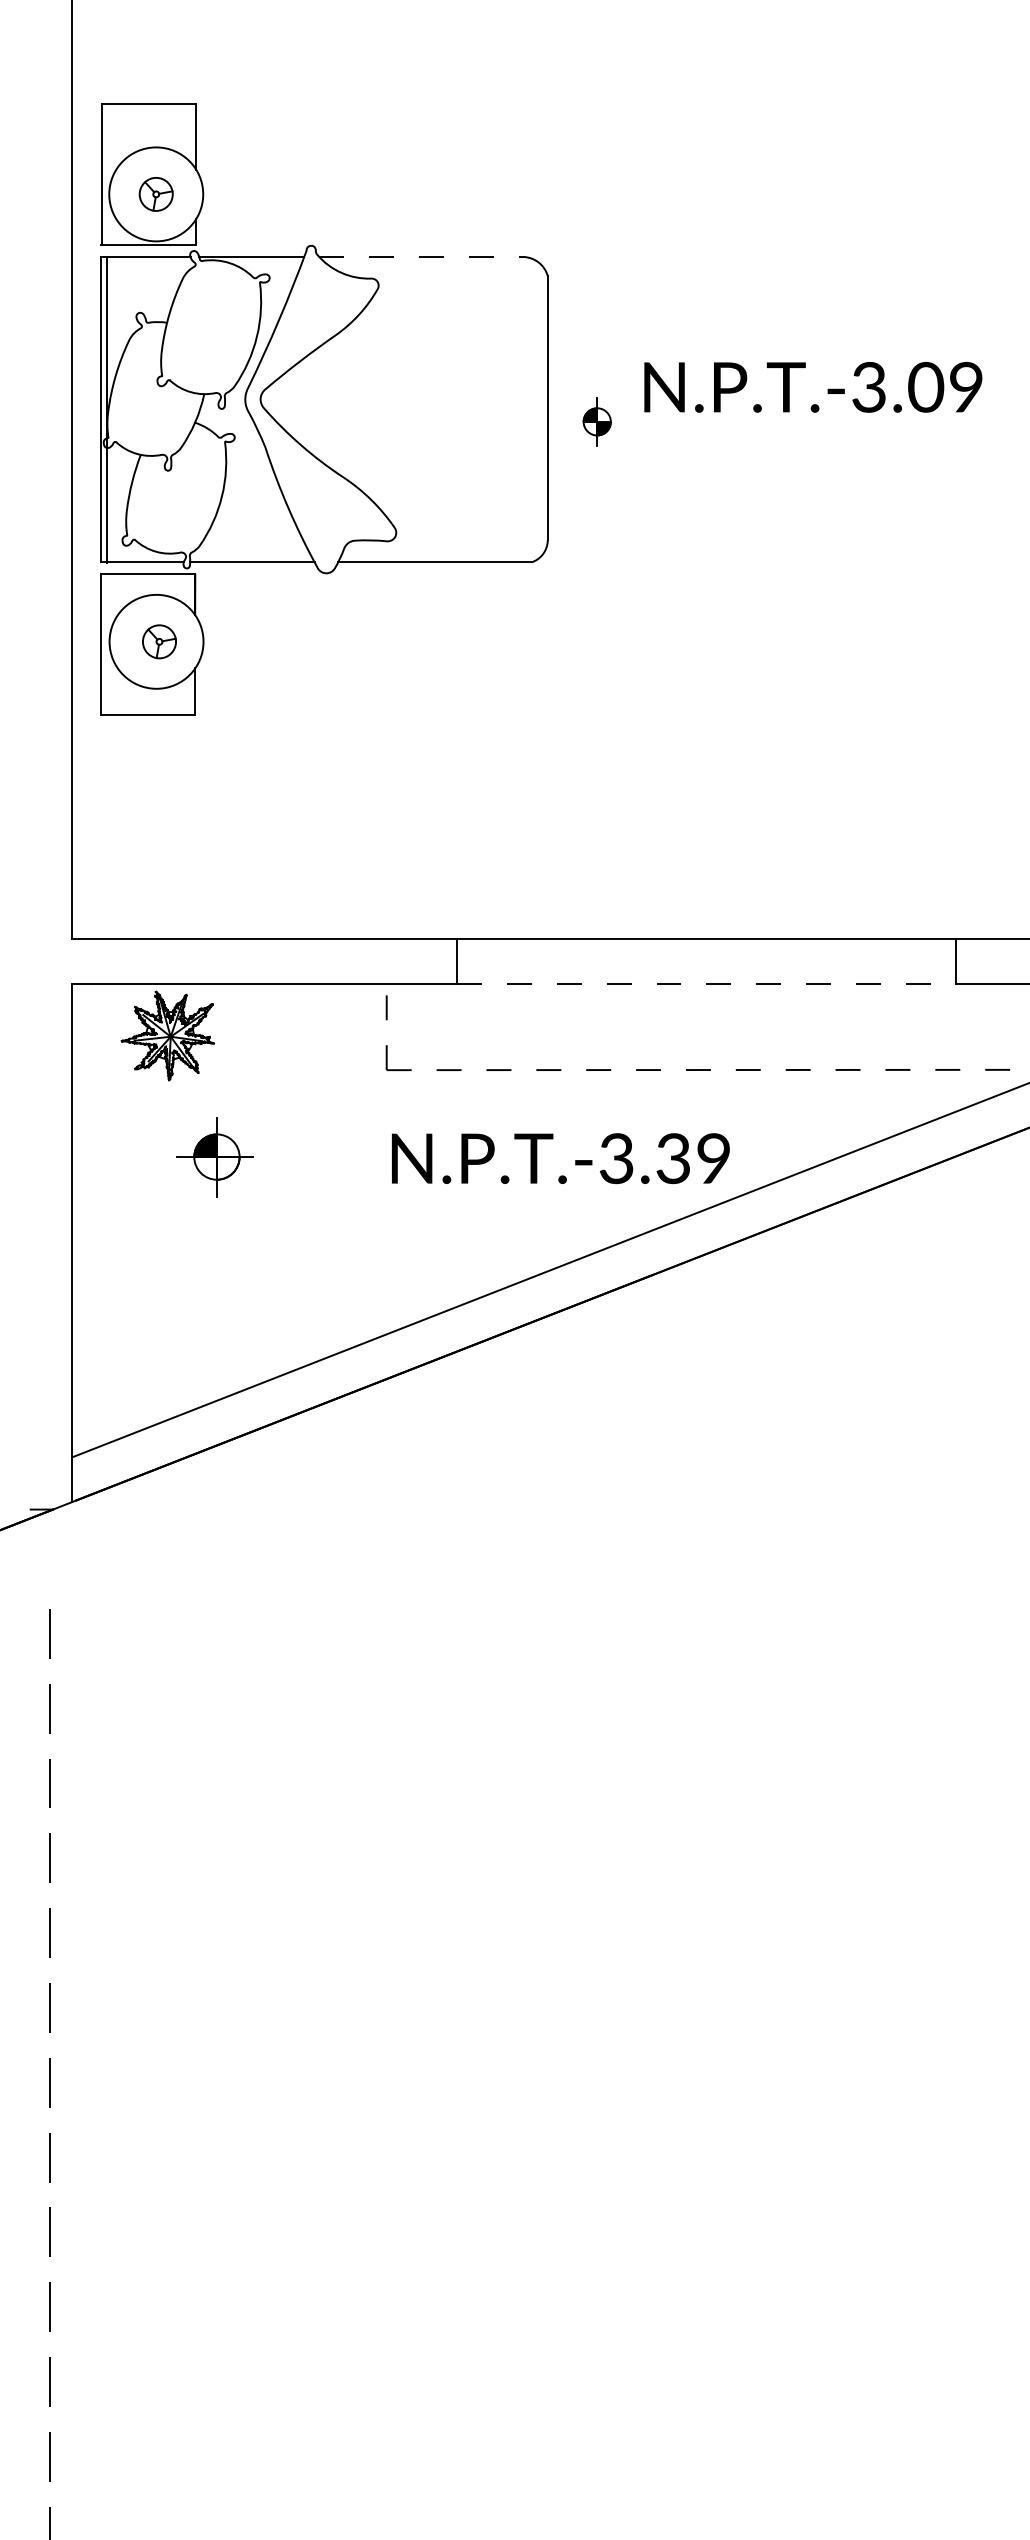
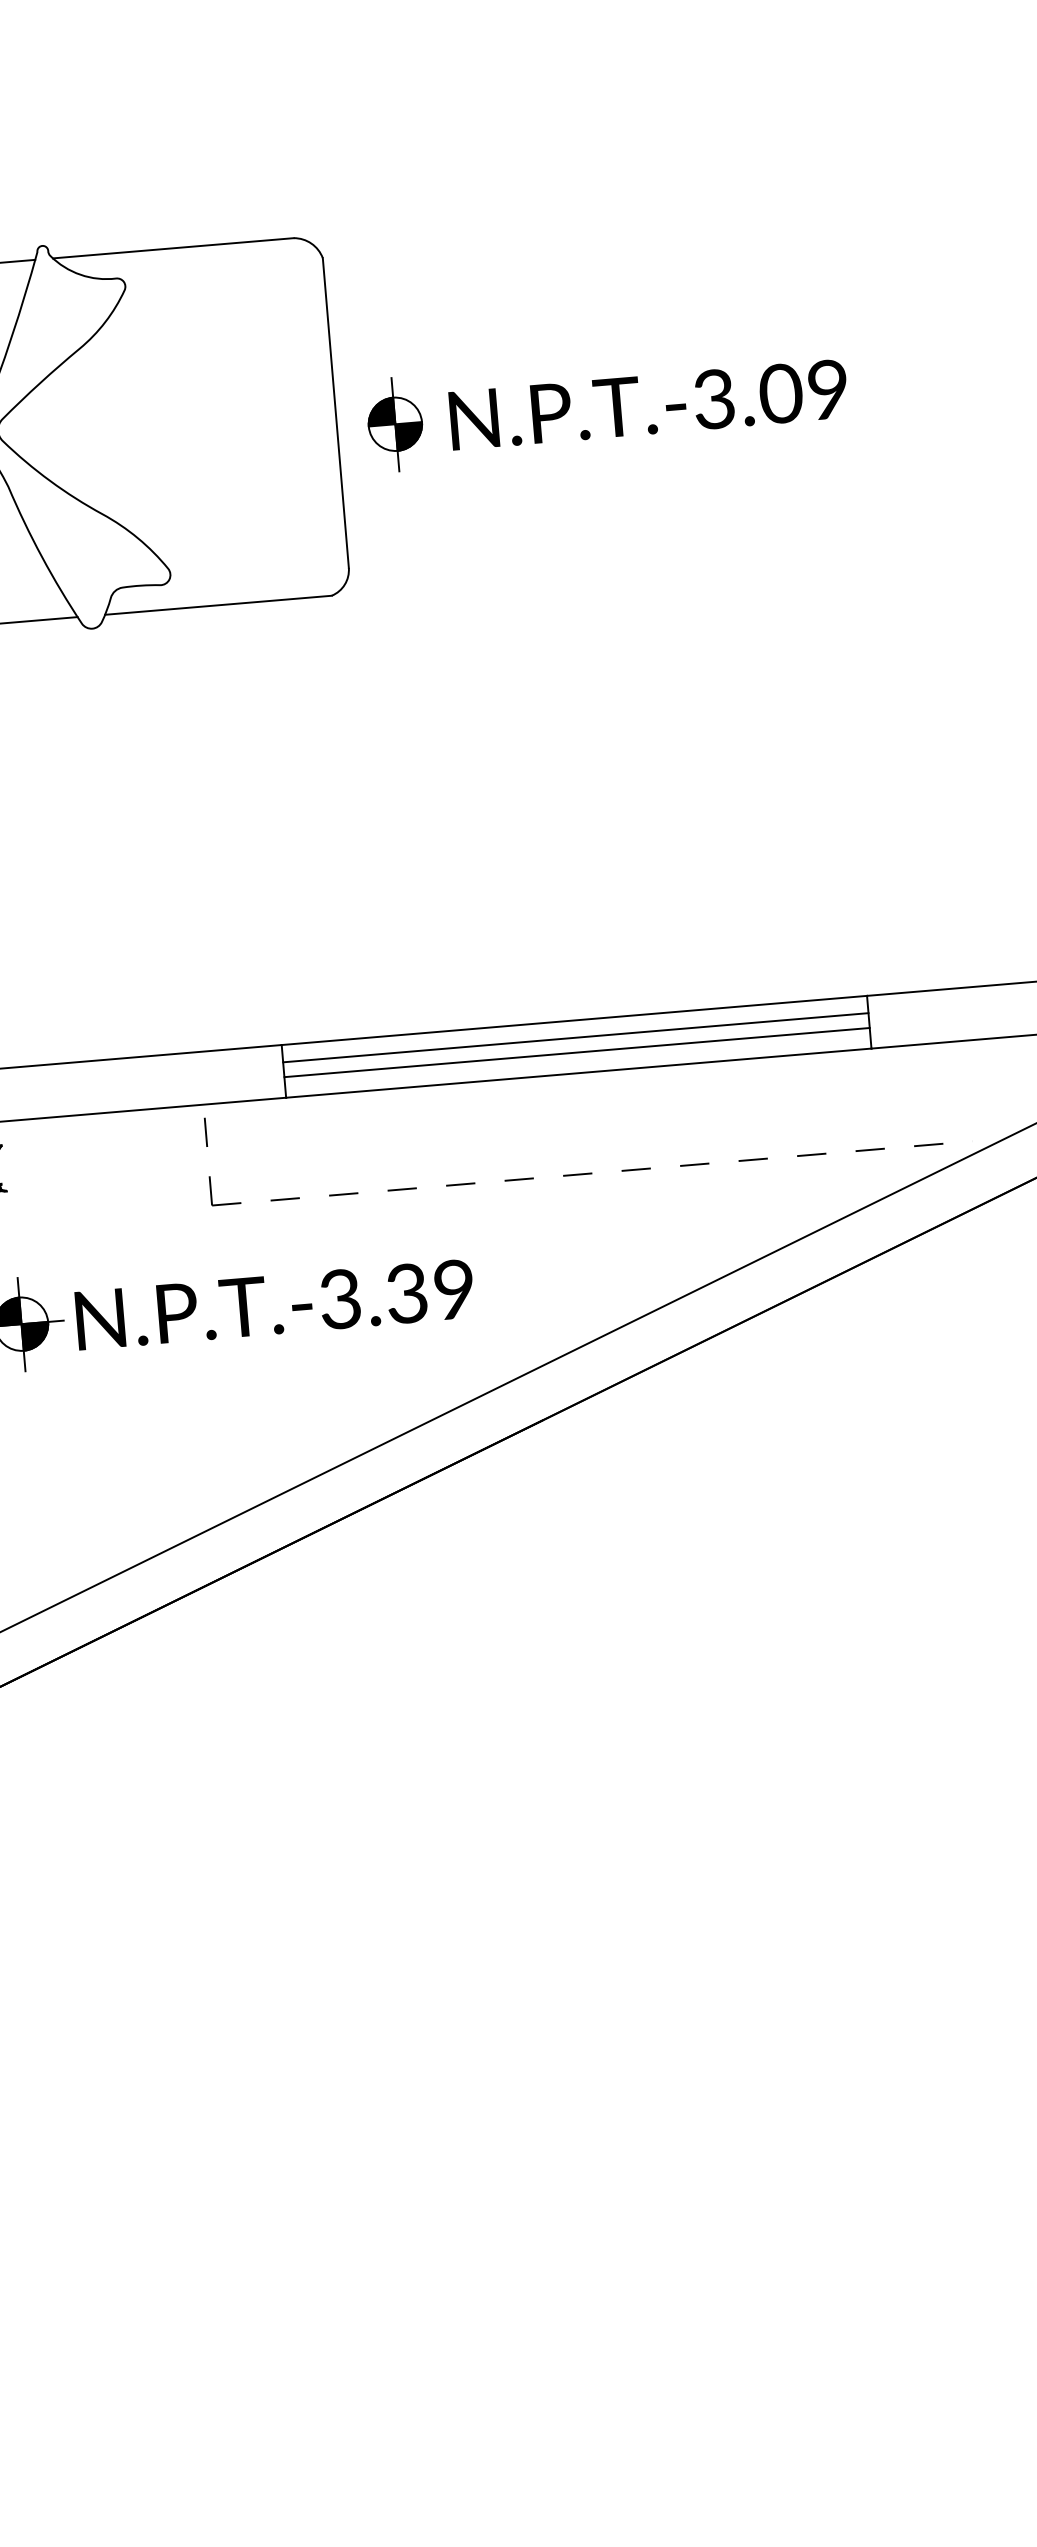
line: (421, 257) -> (172, 248), dashed -> solid
text: (813, 387) -> (649, 404), moved
part: (596, 421) -> (394, 423), size x1.67
line: (706, 953) -> (575, 1037), added
line: (706, 966) -> (576, 1052), added
line: (706, 984) -> (578, 1073), dashed -> solid
text: (560, 1158) -> (274, 1304), moved
fill: (227, 1168) -> (35, 1336), added

